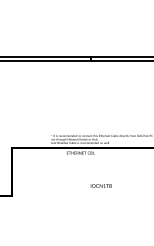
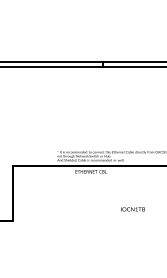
text: (100, 185) -> (132, 208), moved

